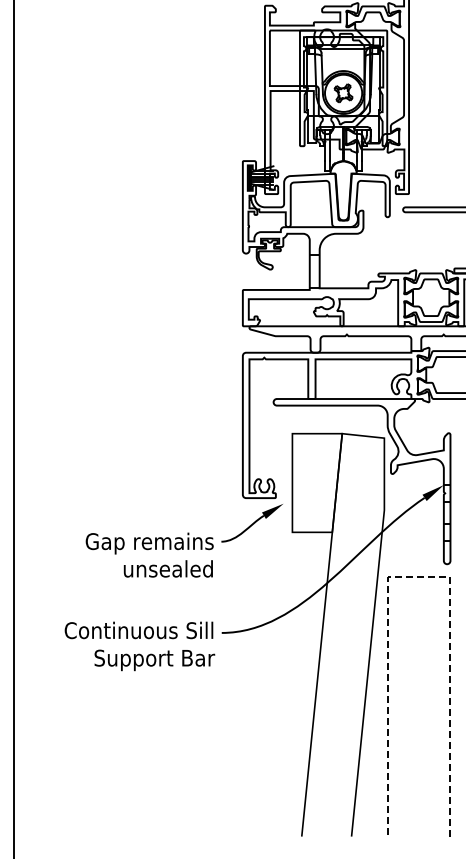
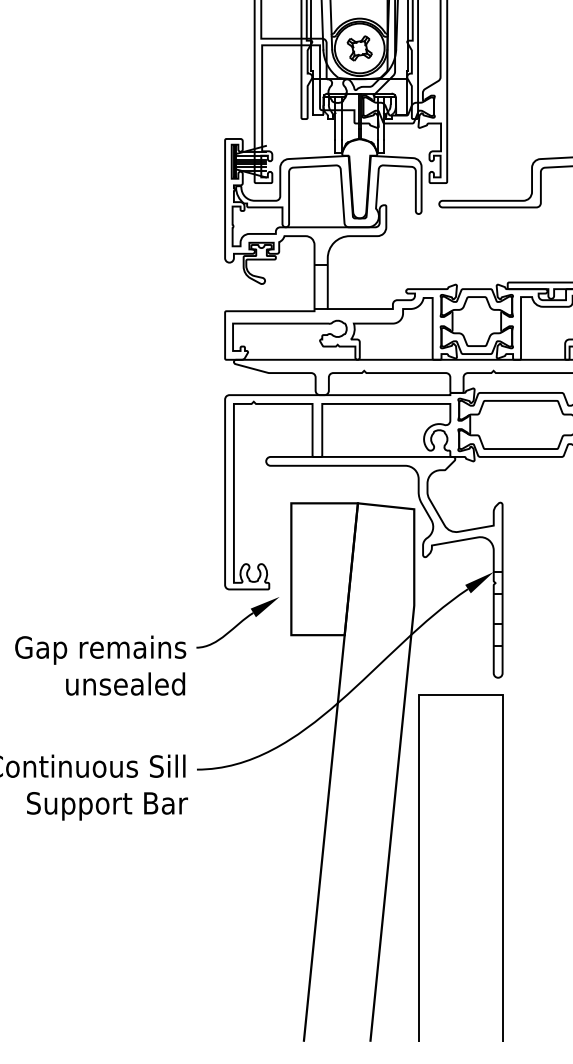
line: (418, 577) -> (459, 695), dashed -> solid

